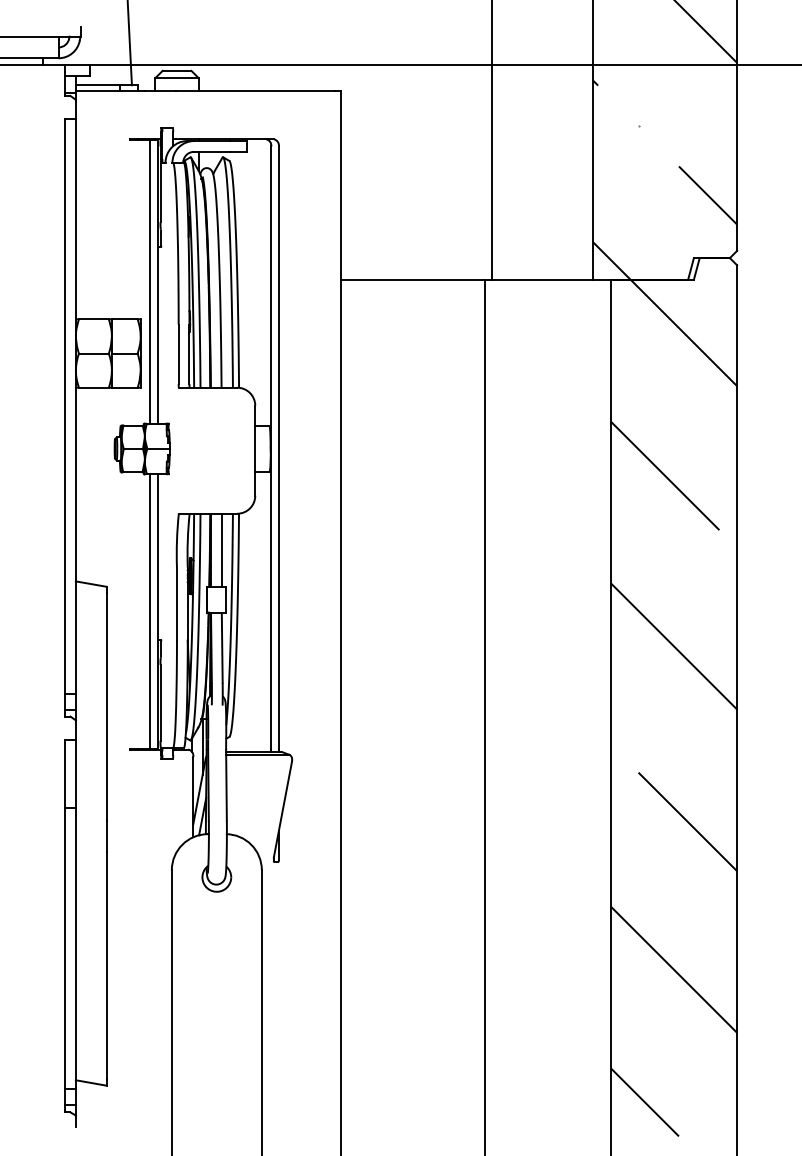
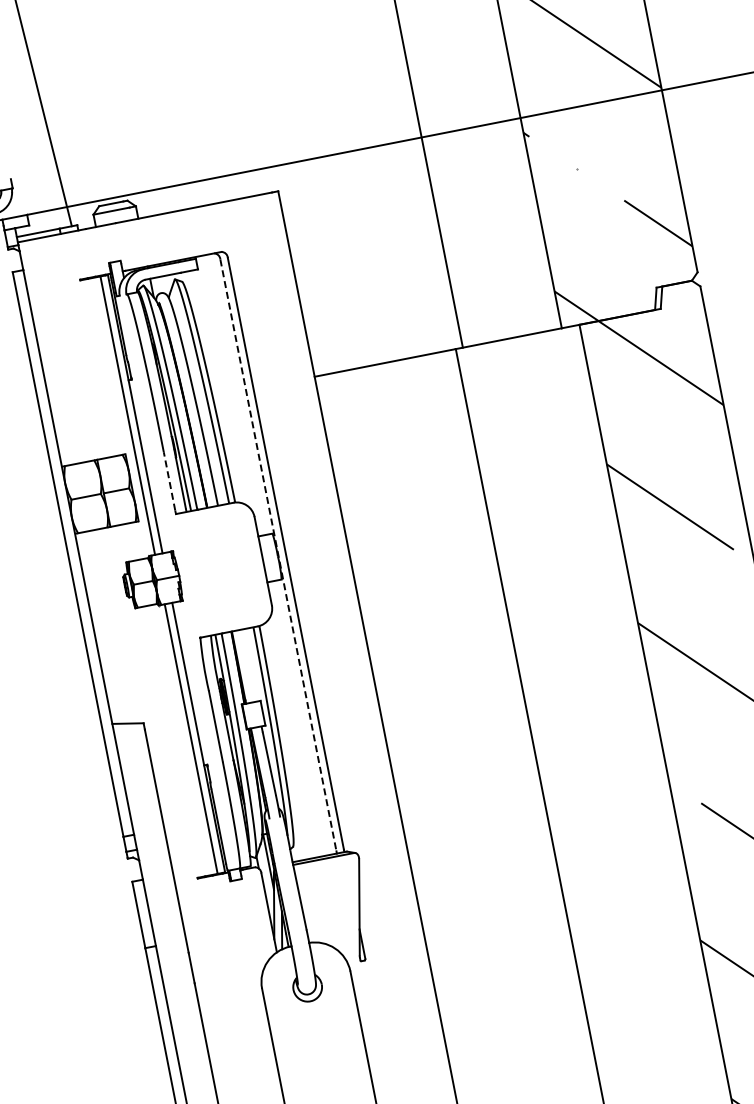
line: (178, 354) -> (169, 481), solid -> dashed
line: (271, 448) -> (278, 555), solid -> dashed
line: (221, 550) -> (249, 665), removed

